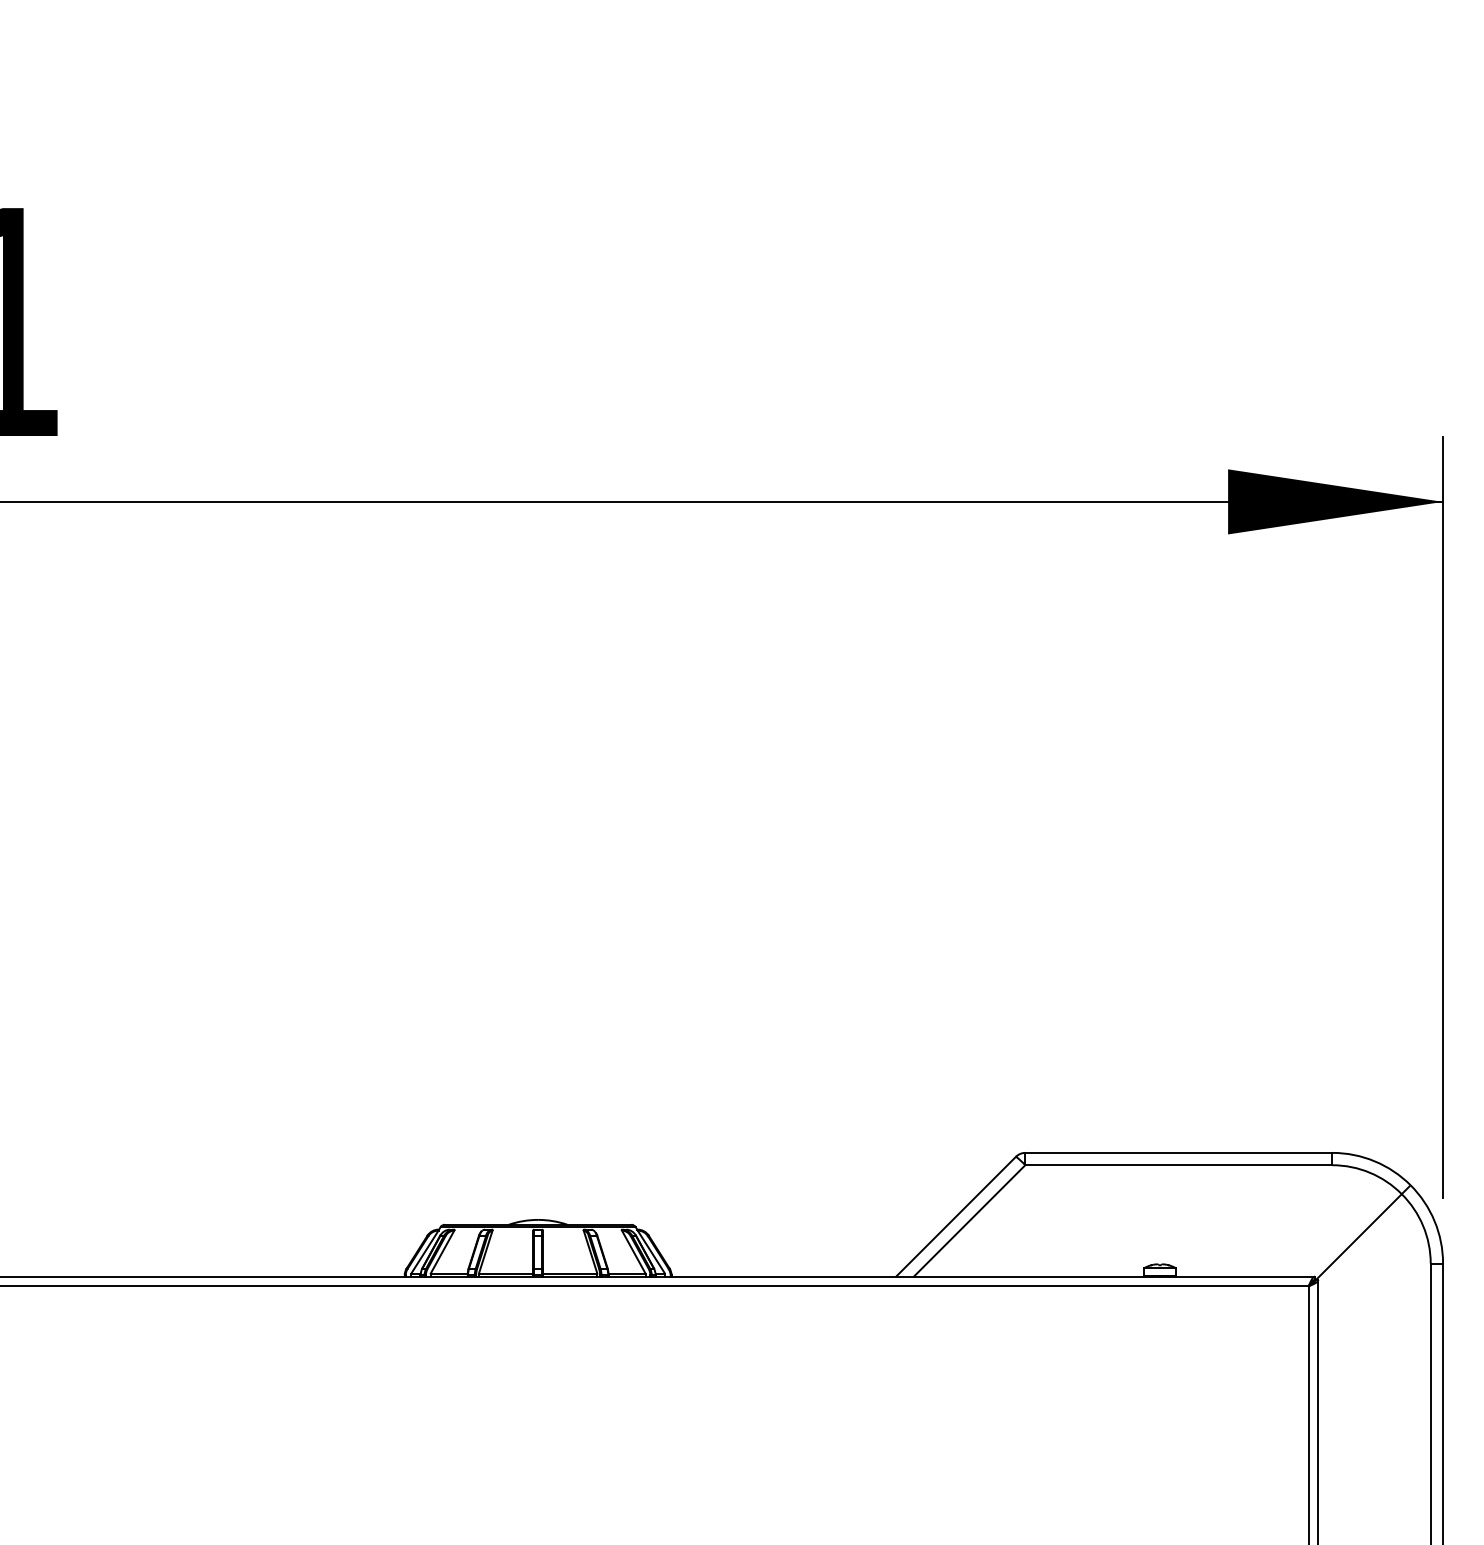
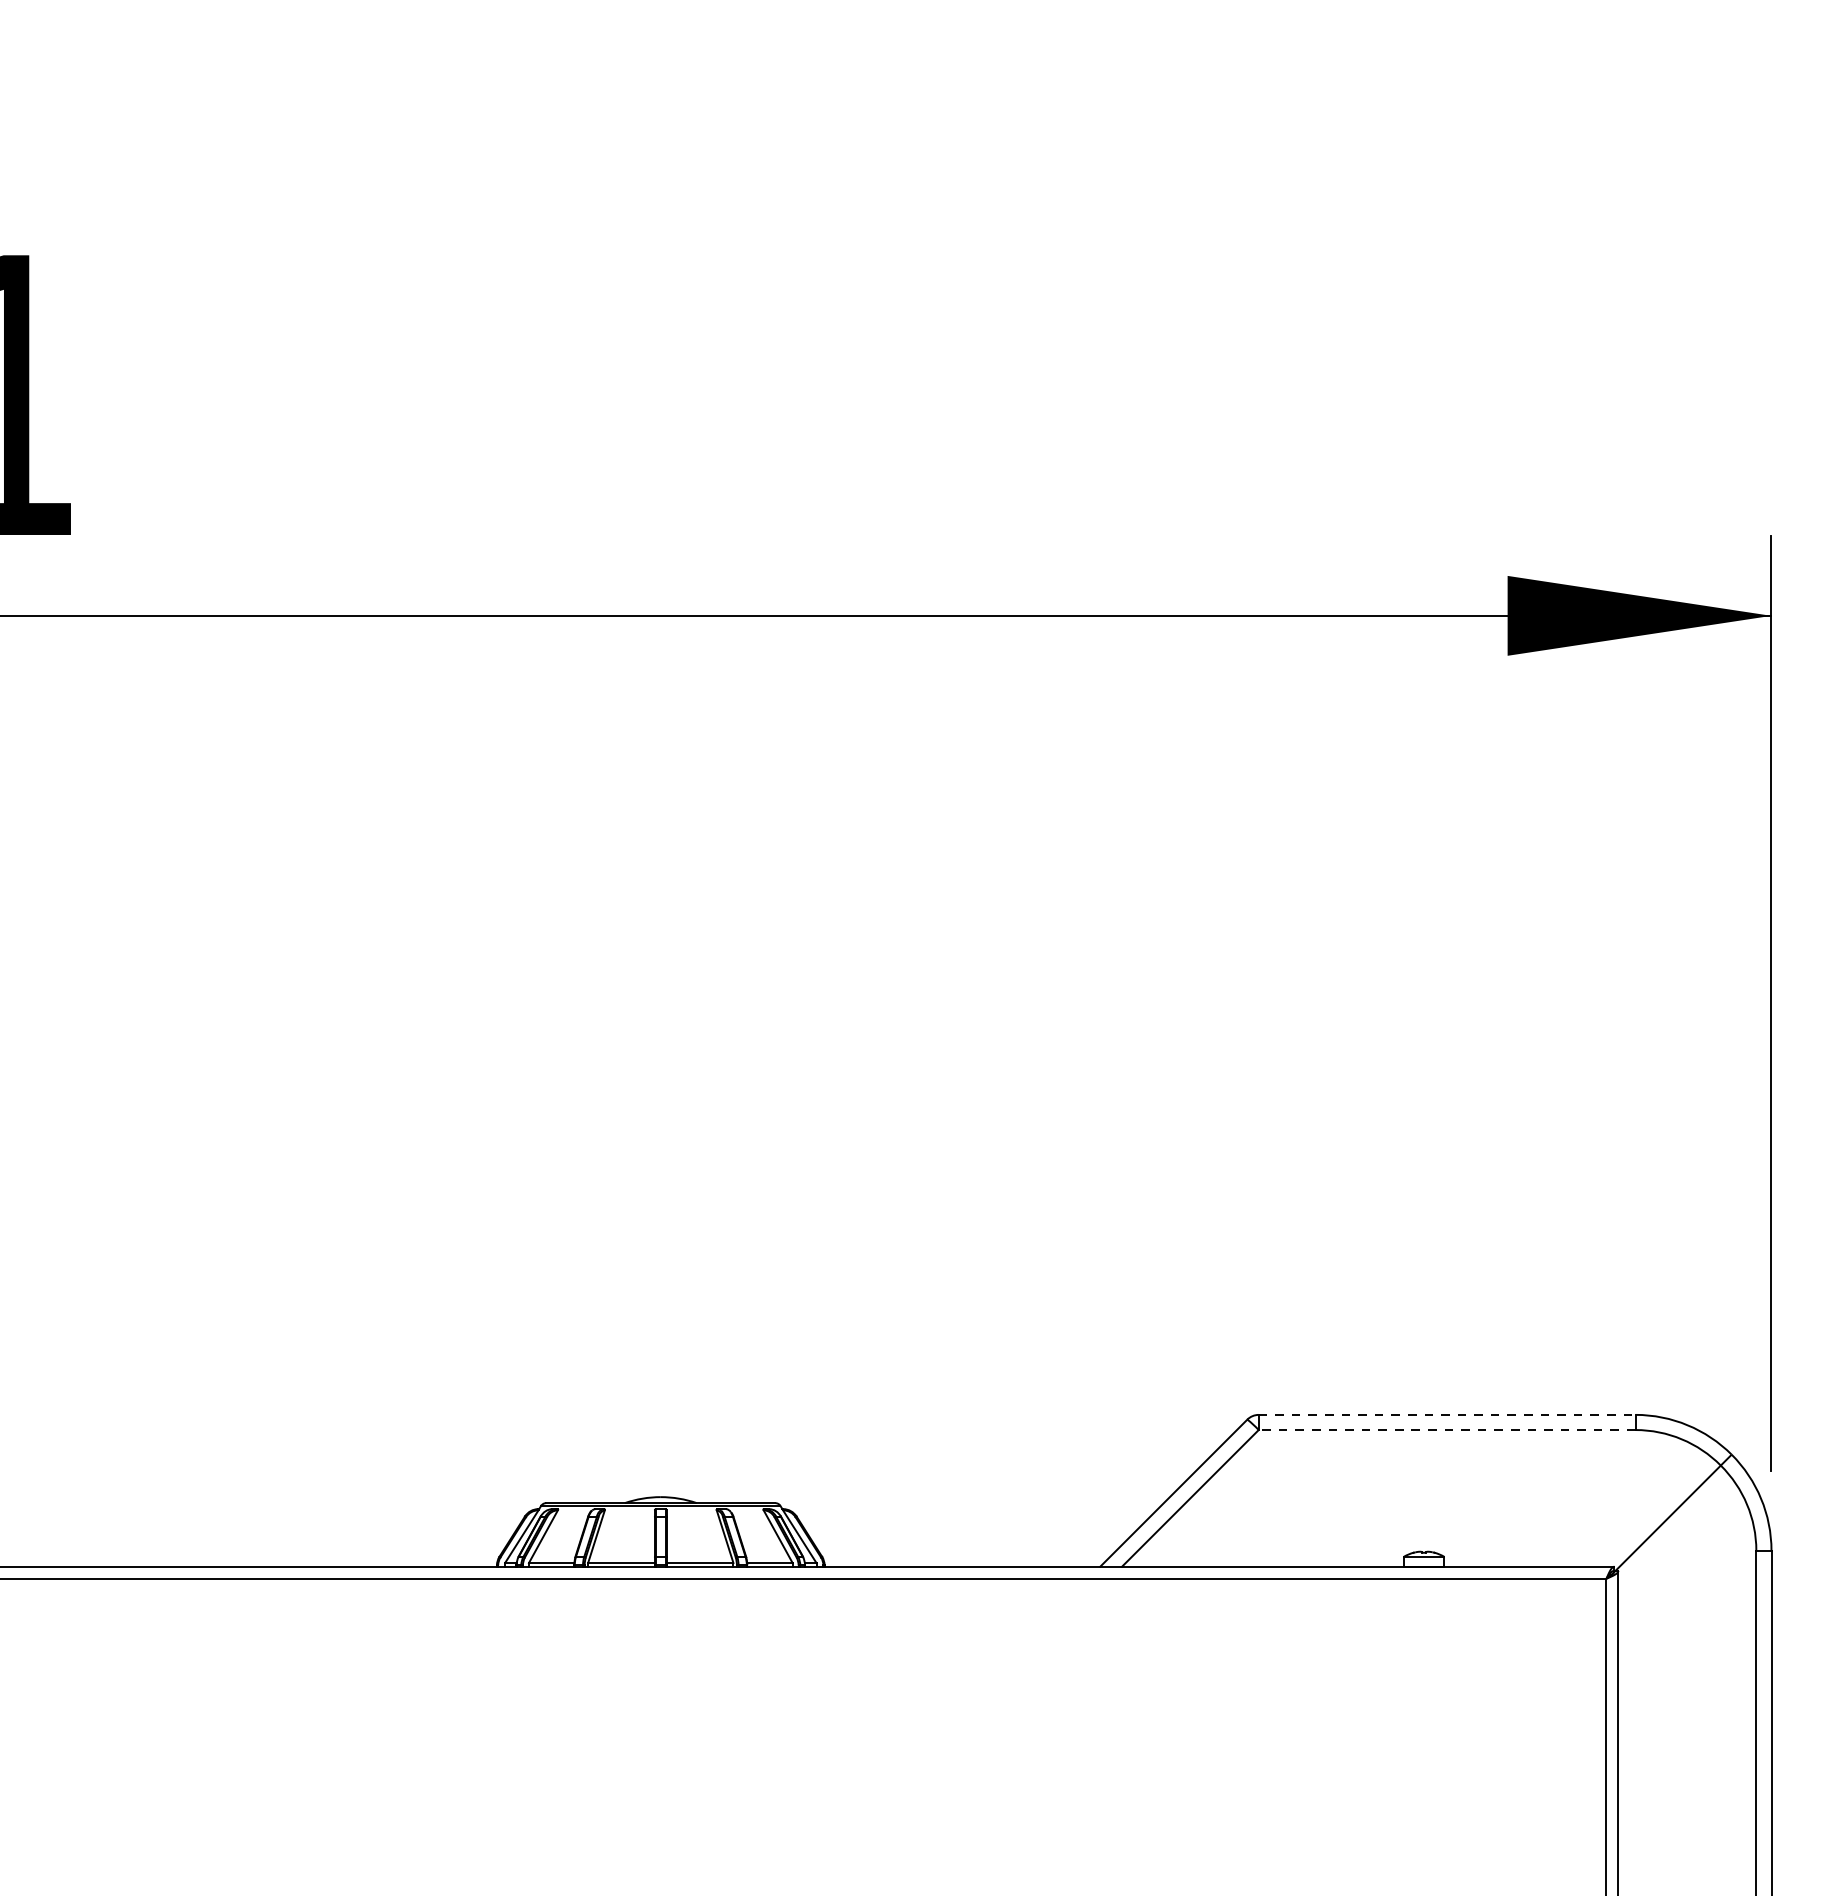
line: (1178, 1152) -> (1446, 1414), solid -> dashed
line: (1178, 1165) -> (1446, 1430), solid -> dashed

